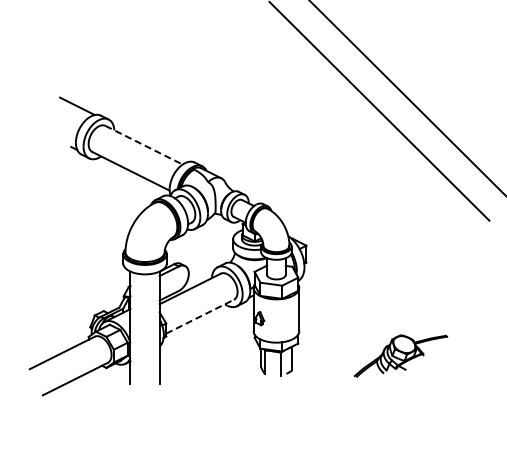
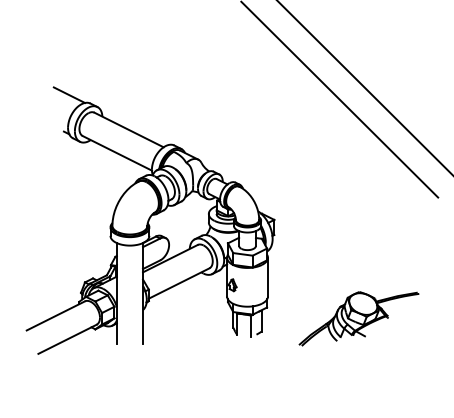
line: (144, 145) -> (129, 130), dashed -> solid
line: (199, 316) -> (178, 283), dashed -> solid
part: (400, 355) -> (358, 318), size x1.43

